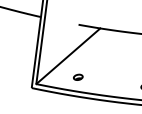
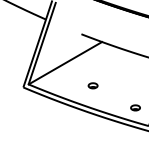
part: (77, 77) -> (92, 85), moved

